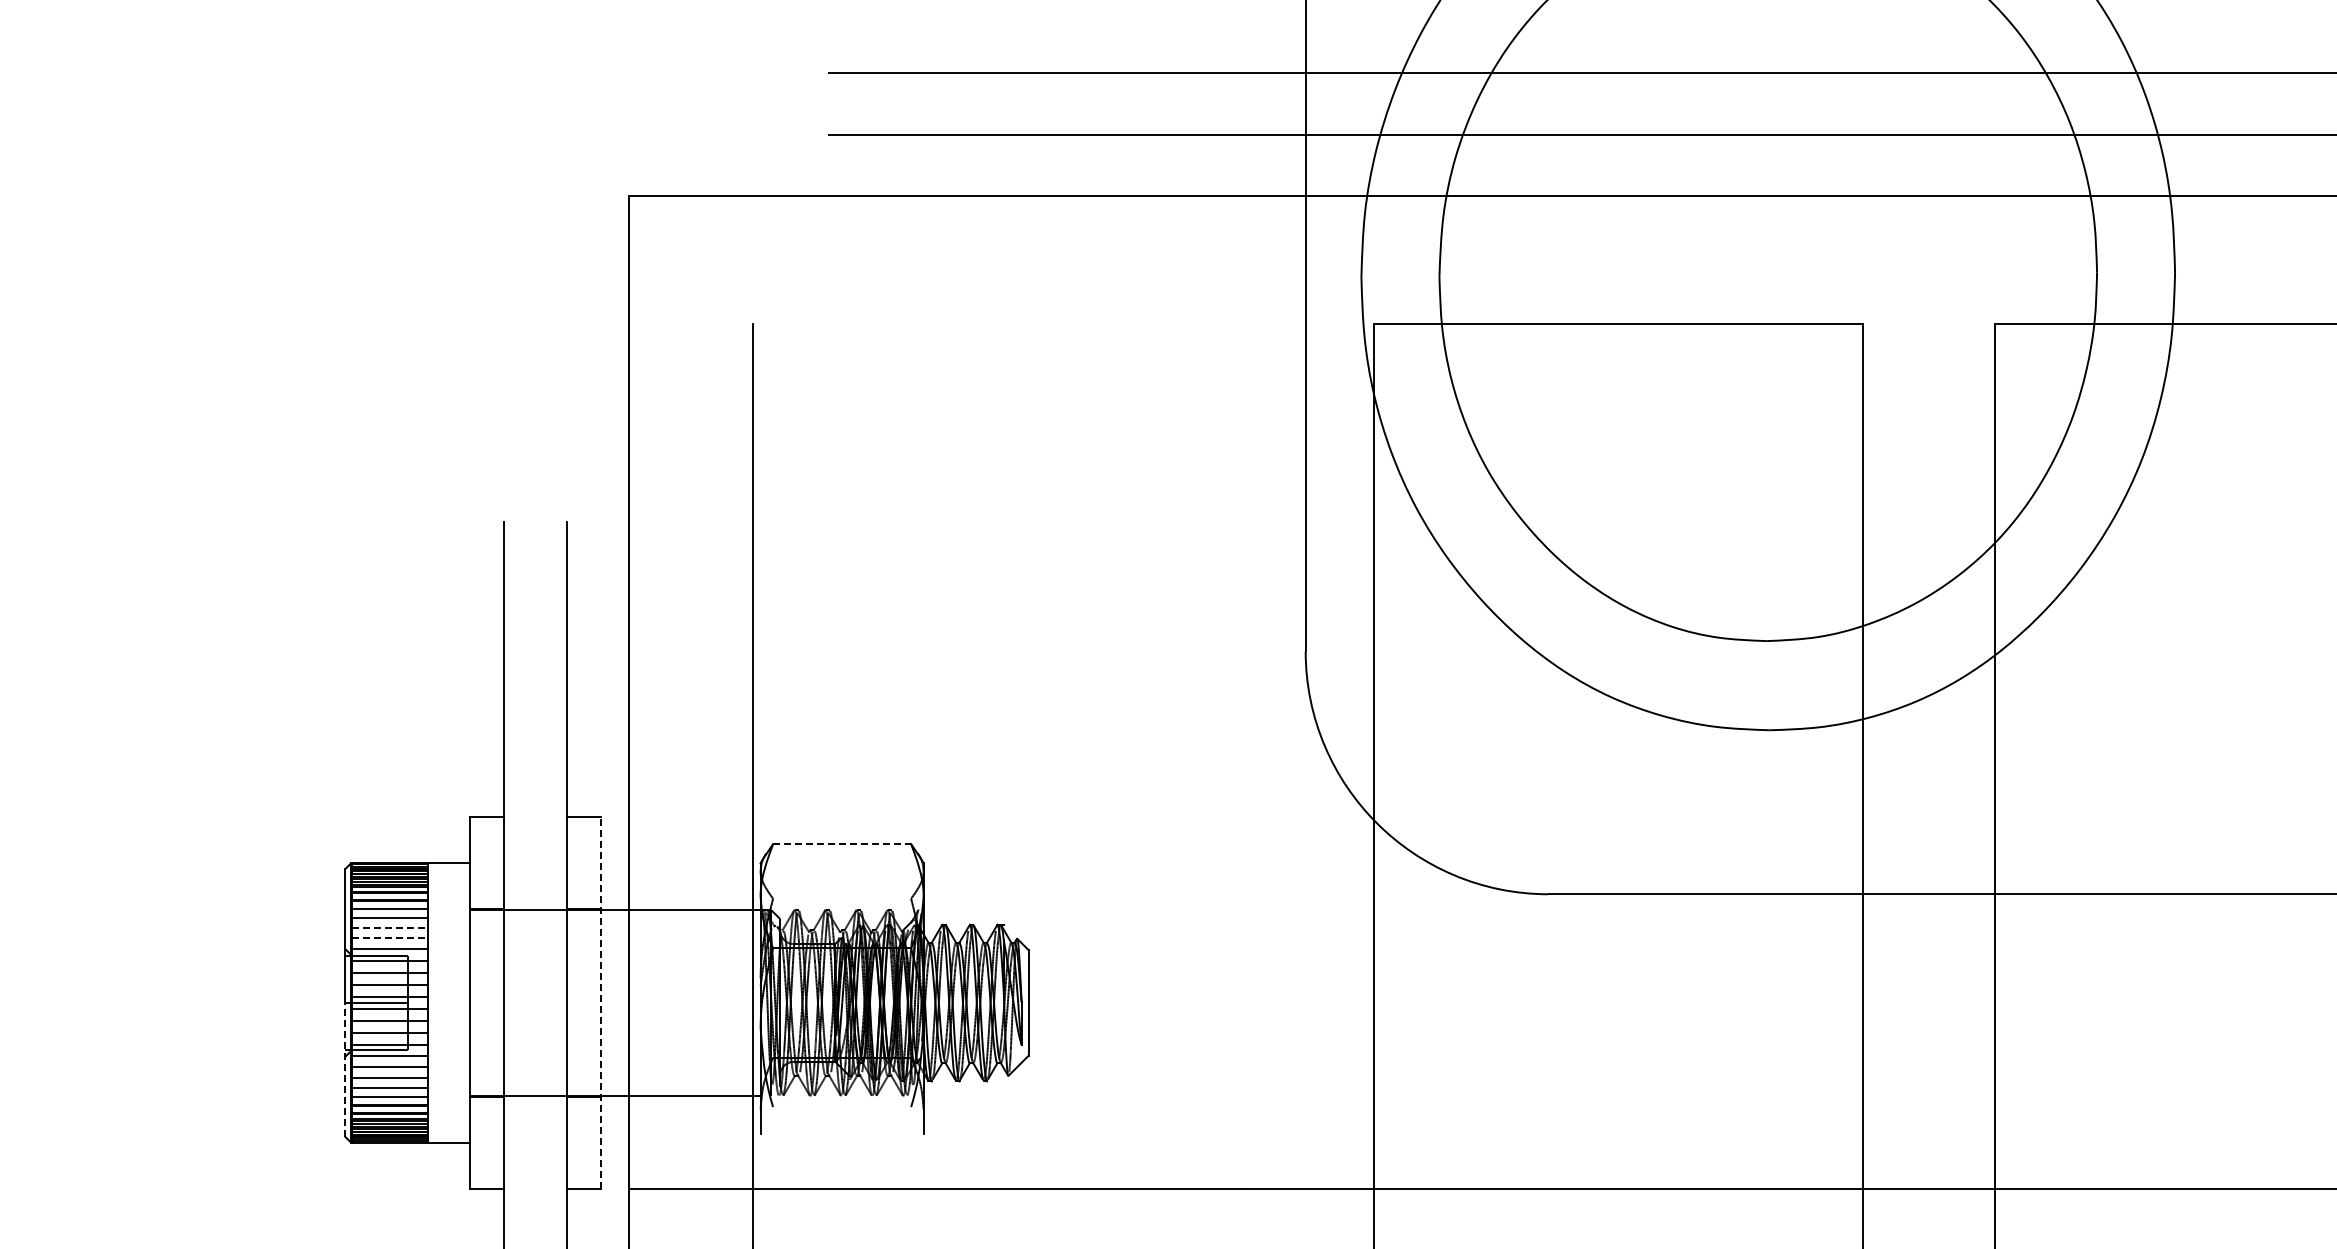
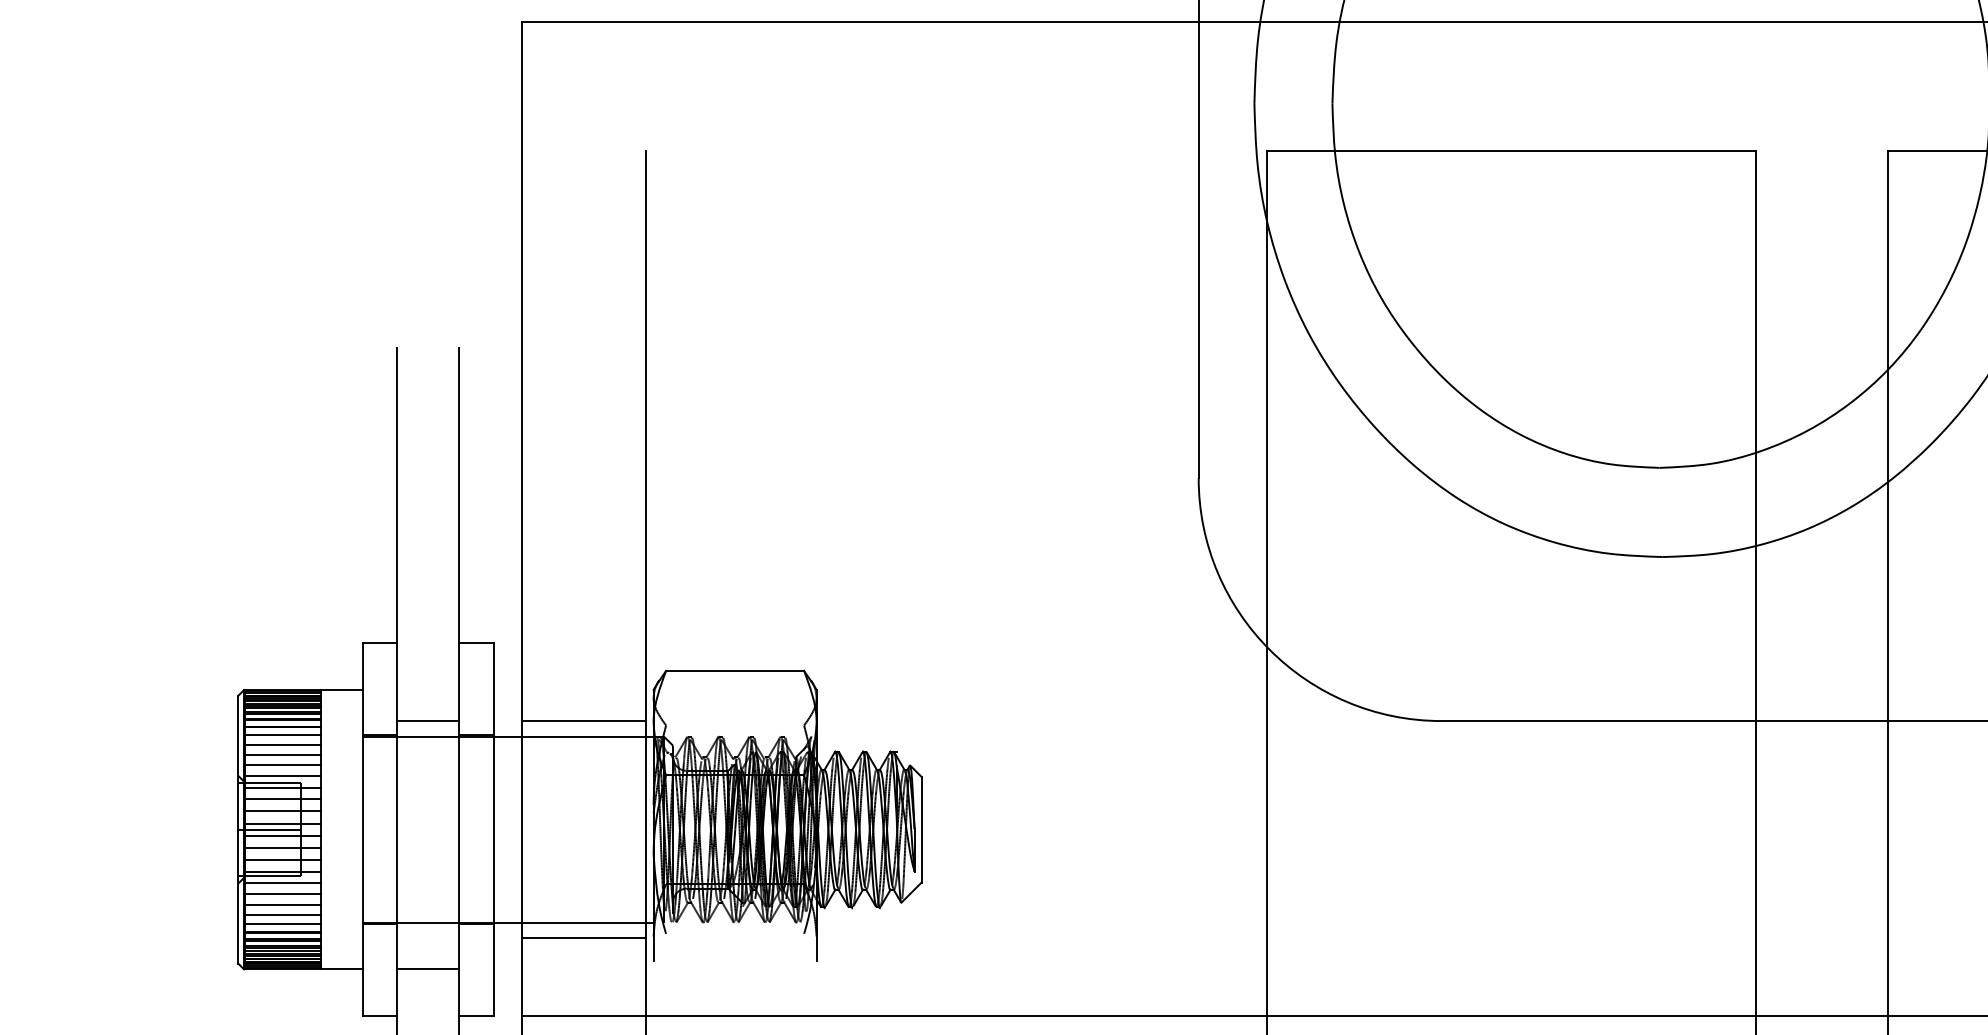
line: (842, 844) -> (735, 671), dashed -> solid
line: (535, 894) -> (428, 721), added
line: (690, 894) -> (583, 721), added
line: (390, 927) -> (283, 754), dashed -> solid
line: (390, 938) -> (283, 765), dashed -> solid
line: (601, 1002) -> (494, 829), dashed -> solid
line: (345, 1069) -> (238, 896), dashed -> solid
line: (690, 1111) -> (583, 938), added
line: (535, 1142) -> (428, 969), added

